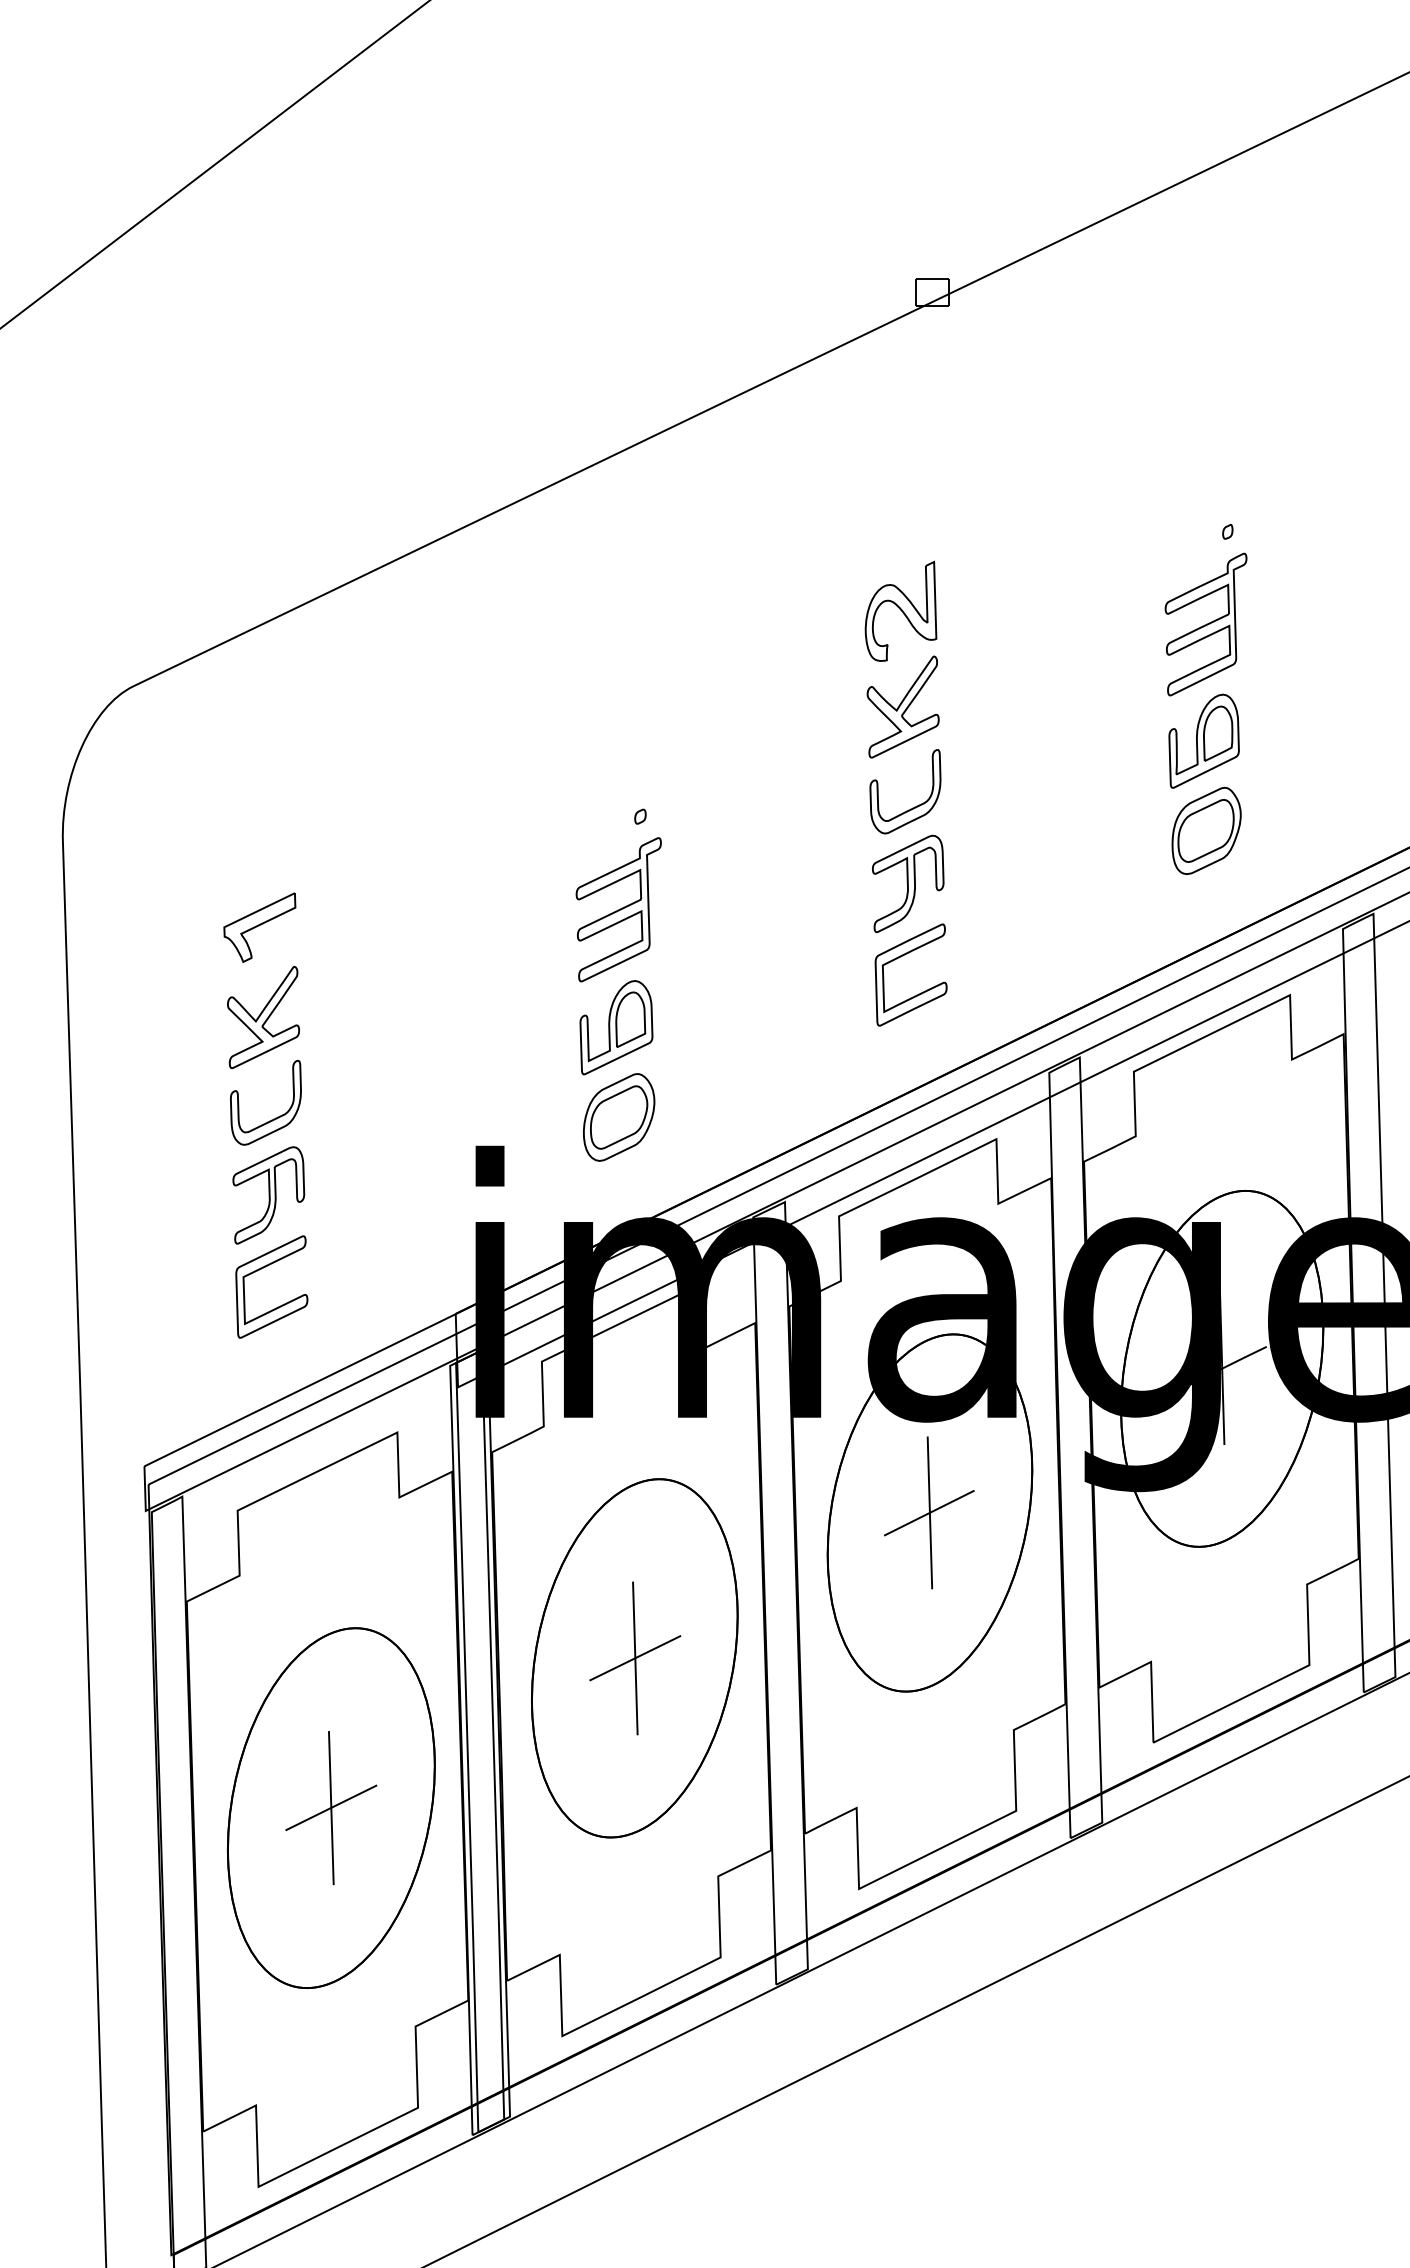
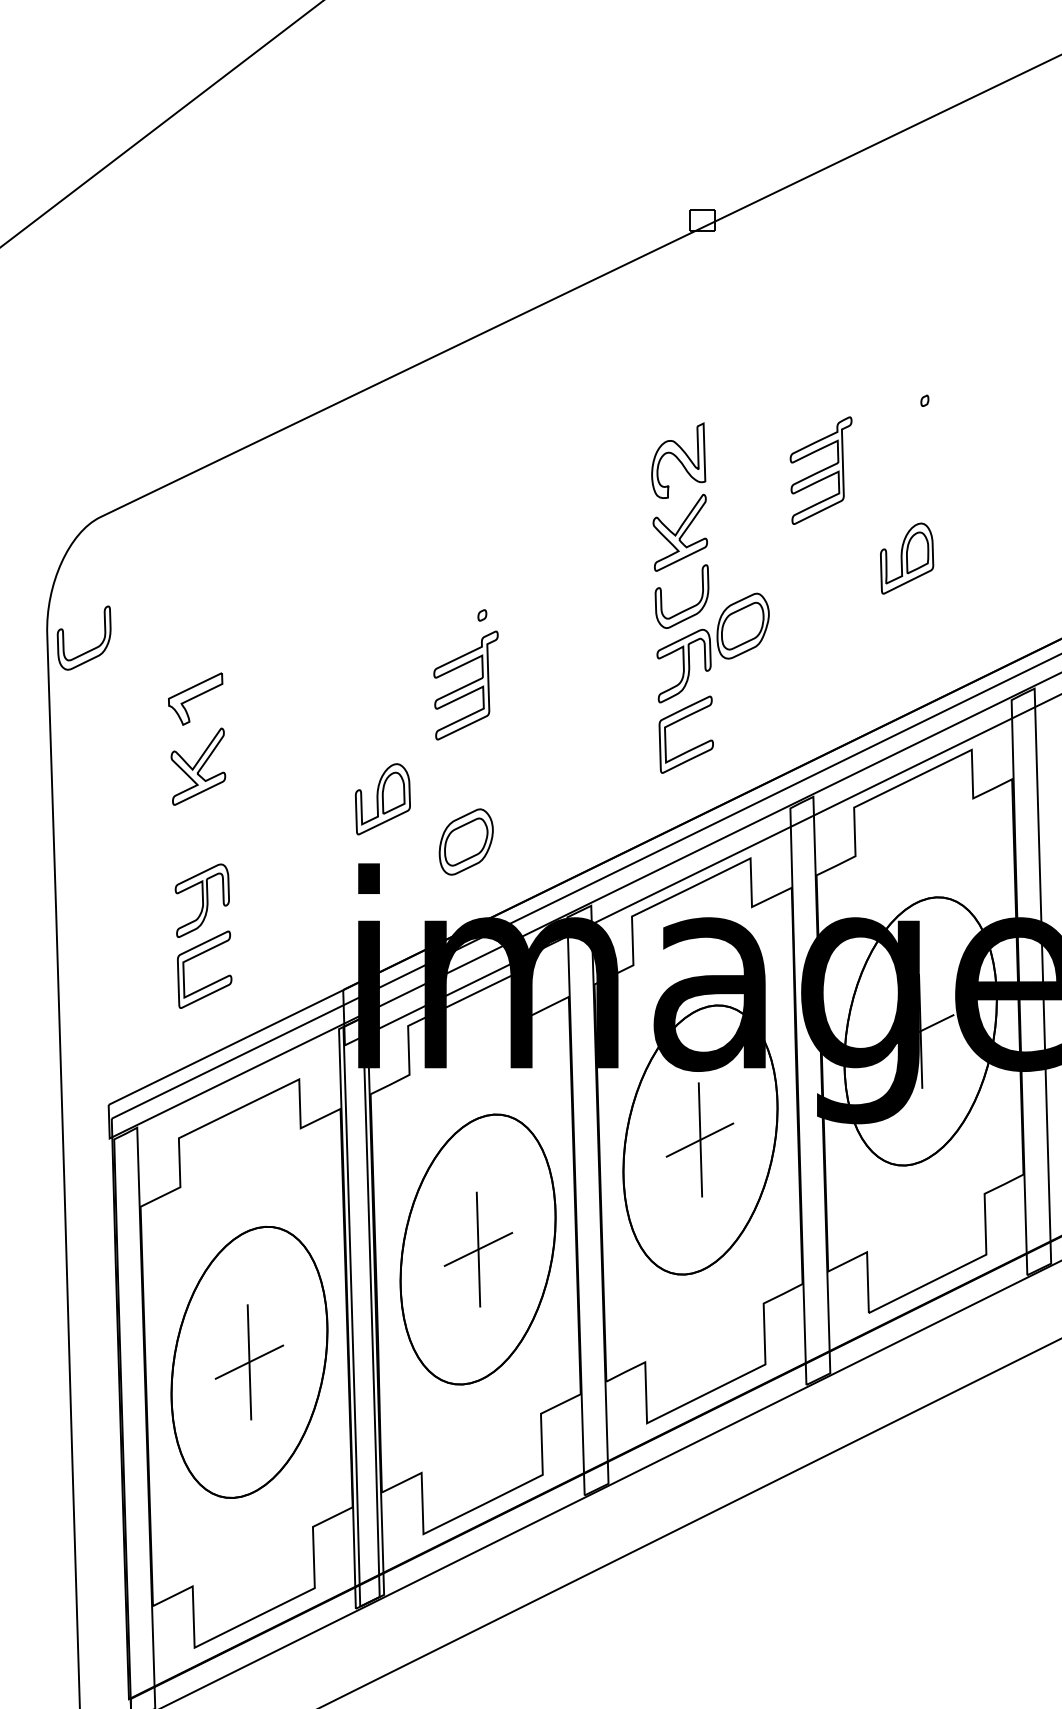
part: (1205, 624) -> (820, 470), moved
part: (1206, 830) -> (743, 625), moved
part: (616, 1027) -> (382, 799), moved
part: (273, 1118) -> (89, 649), moved

